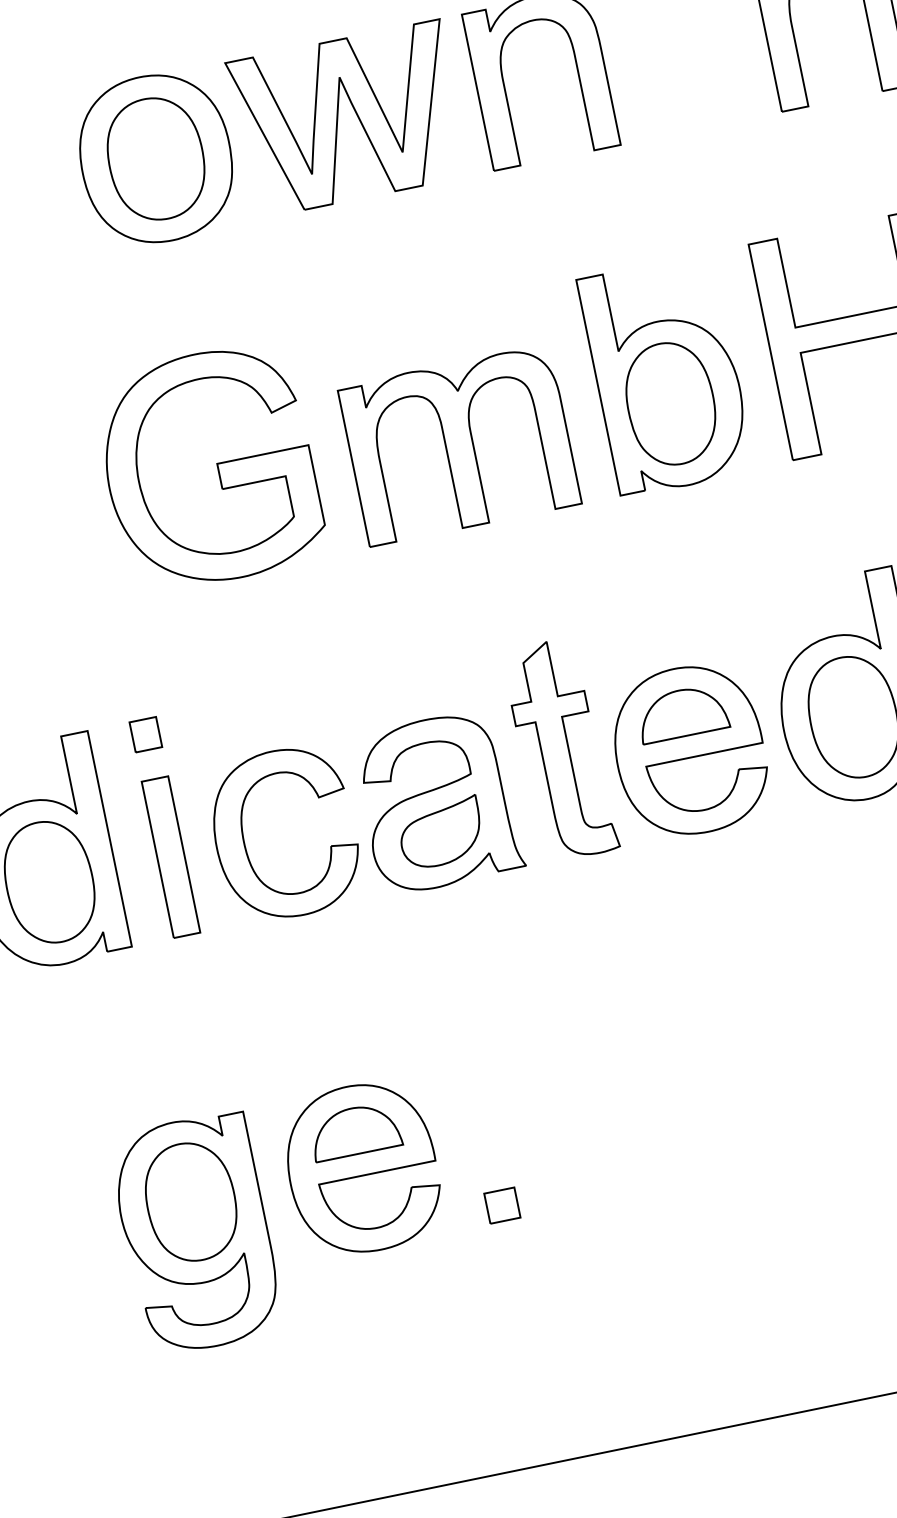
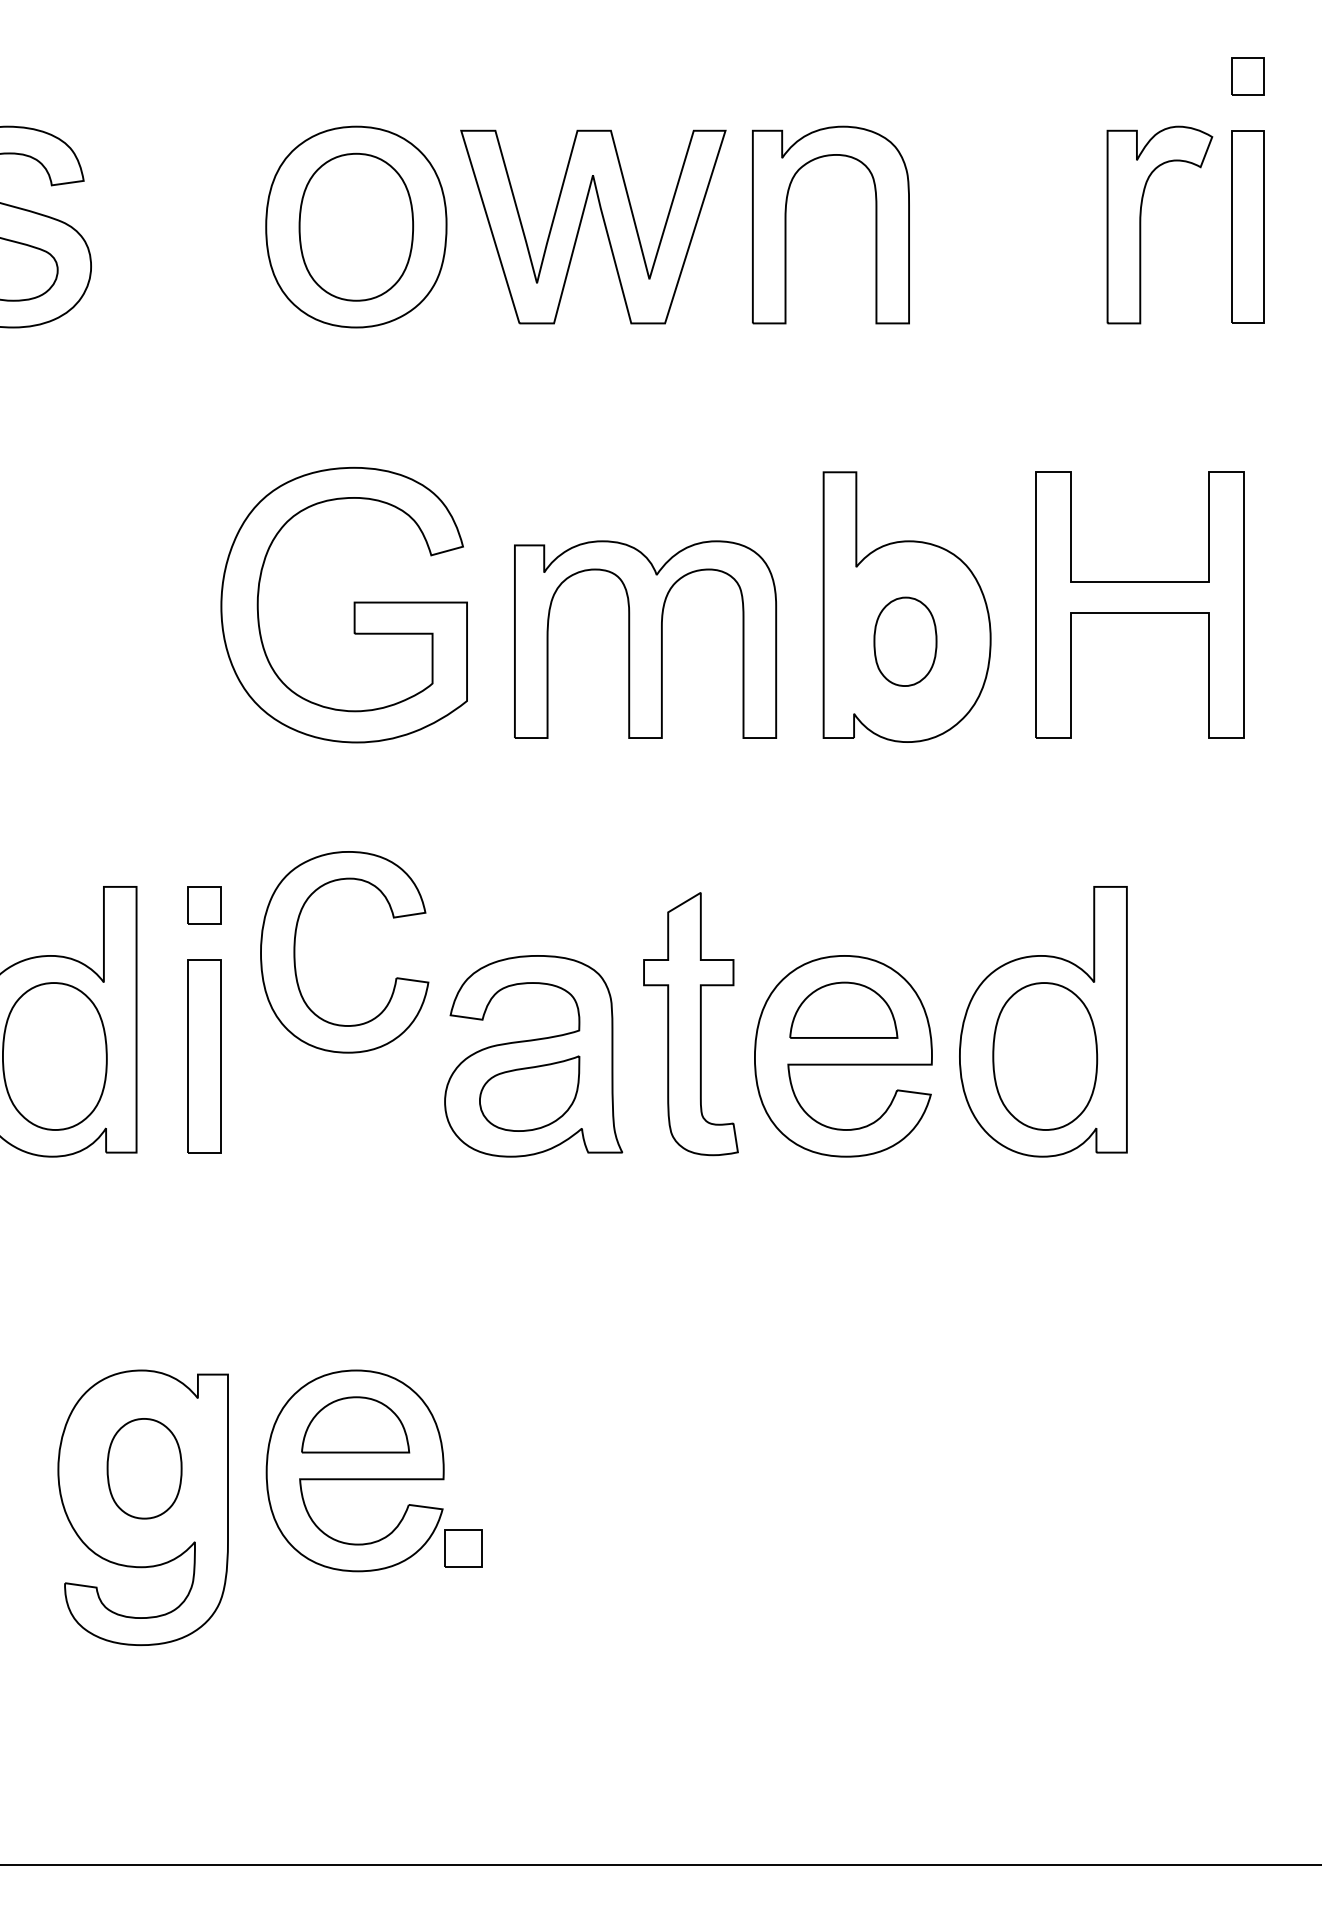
part: (670, 403) -> (905, 641), size x0.6
part: (244, 842) -> (295, 952), moved
part: (190, 1201) -> (144, 1468), size x0.7
part: (502, 1205) -> (463, 1548), moved

